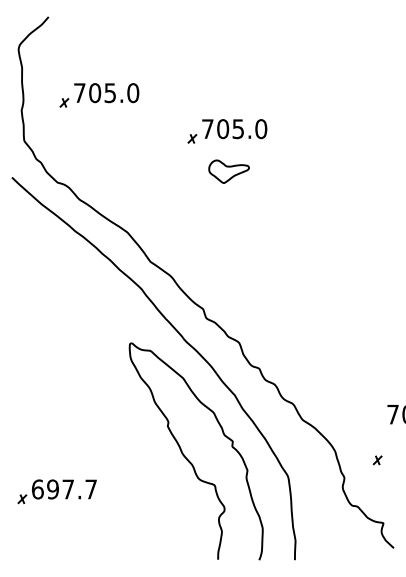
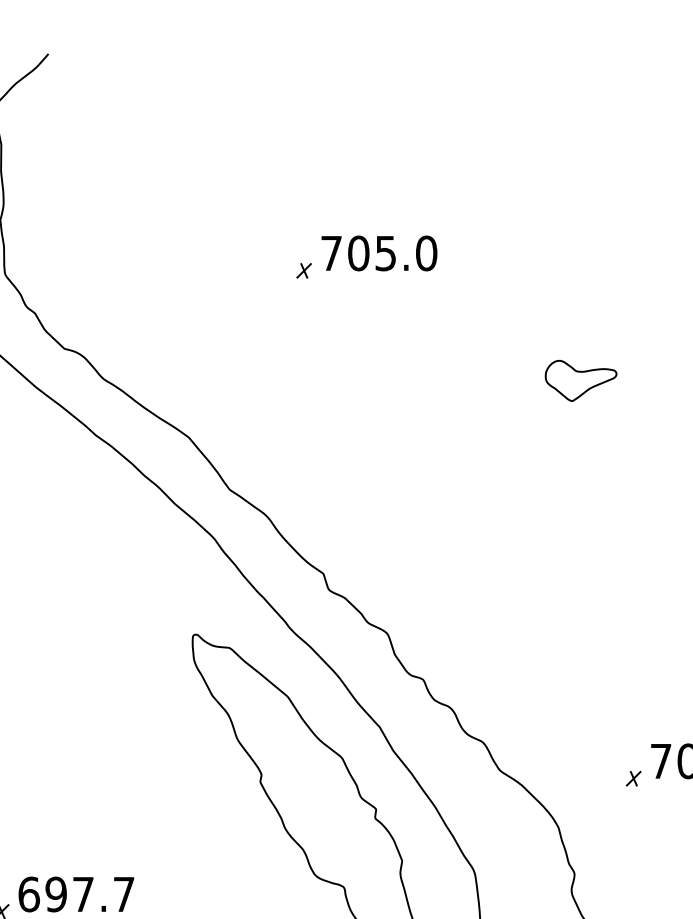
part: (99, 95) -> (138, 193), removed
part: (228, 171) -> (580, 380), moved
part: (377, 460) -> (633, 778), moved

